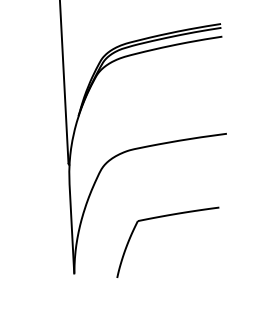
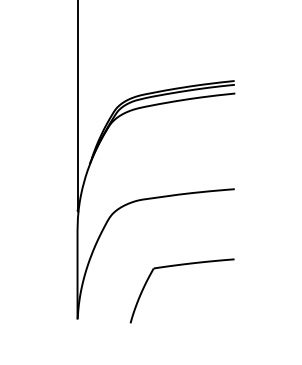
part: (160, 217) -> (176, 266), moved

